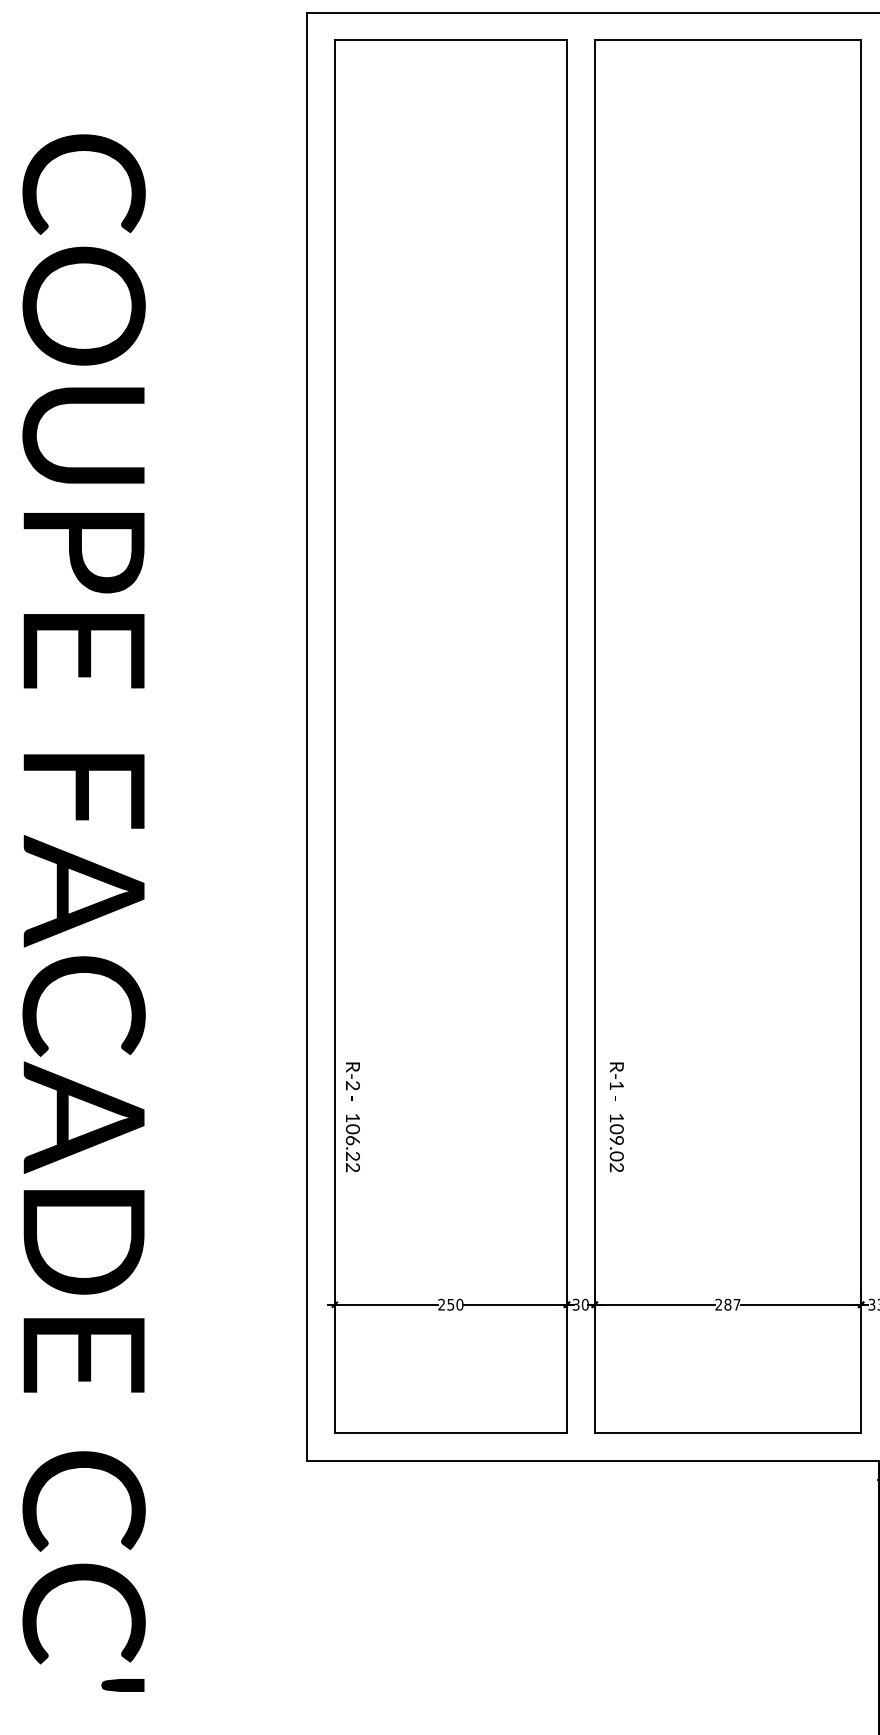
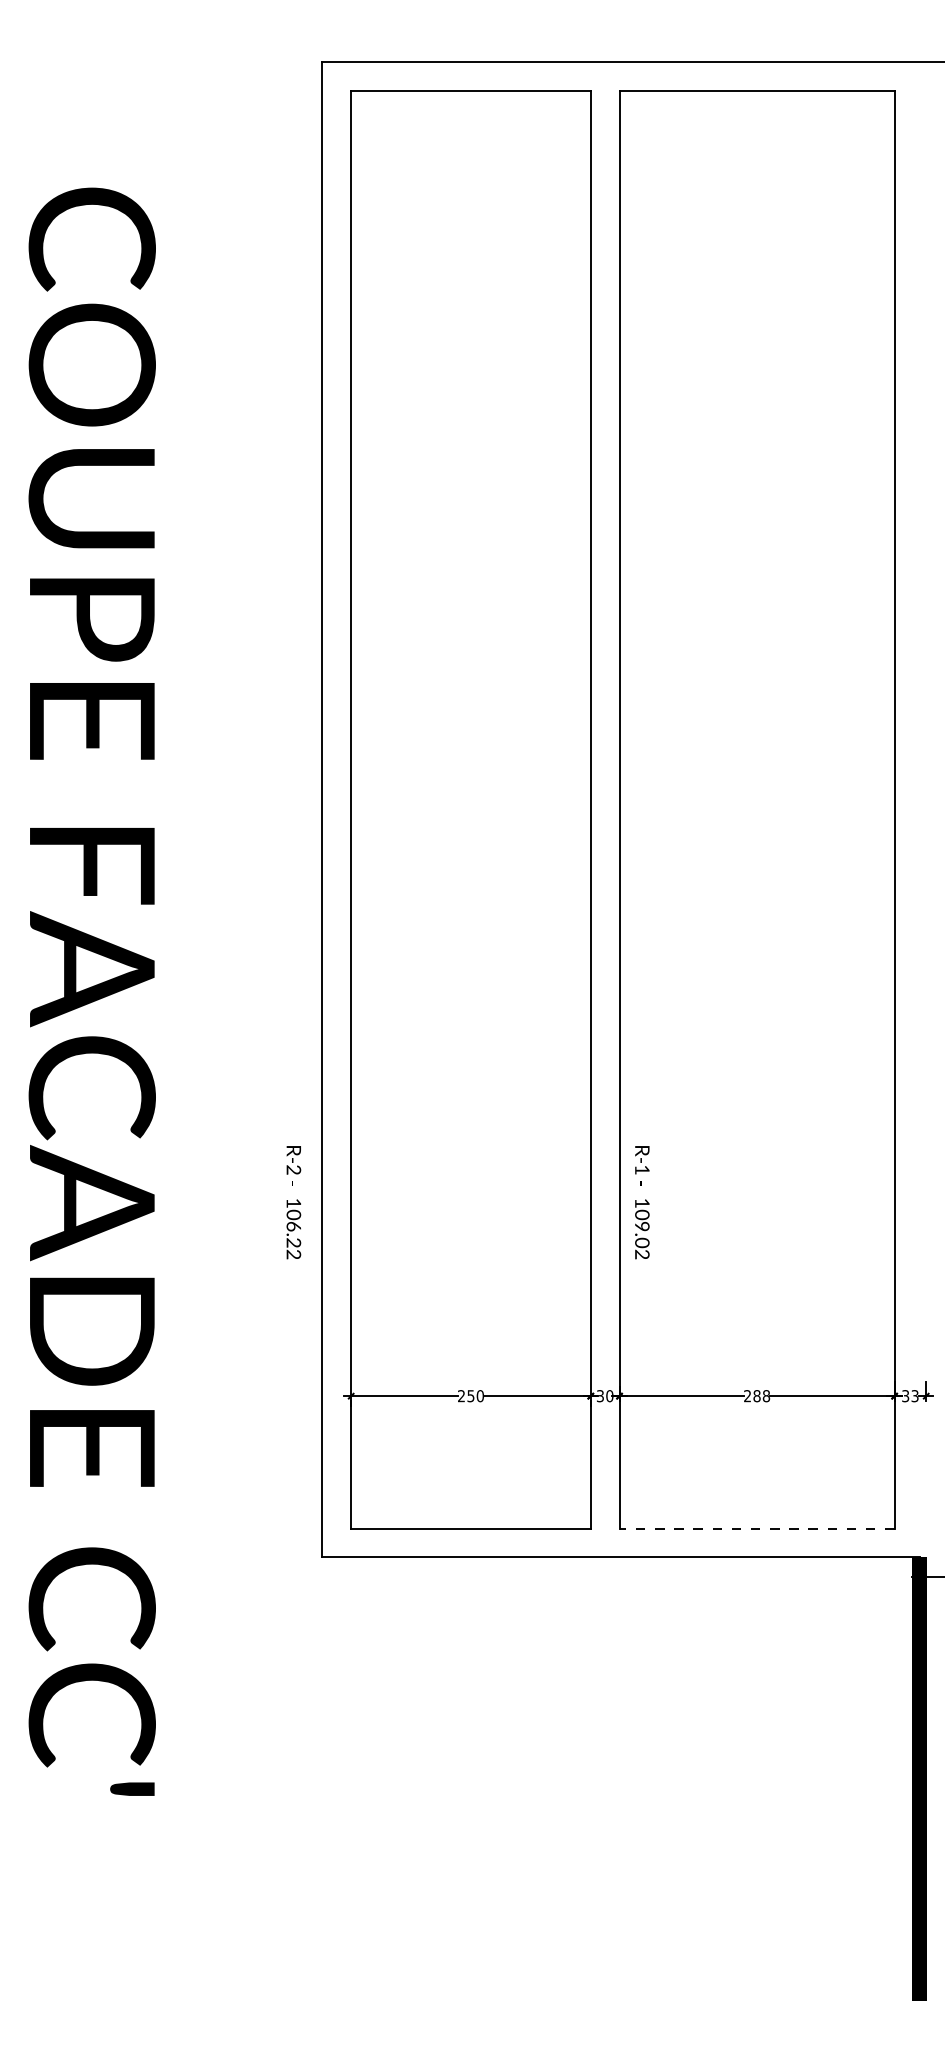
text: (352, 1117) -> (293, 1202), moved
text: (737, 1305) -> (766, 1396), 287 -> 288
line: (728, 1432) -> (757, 1528), solid -> dashed

